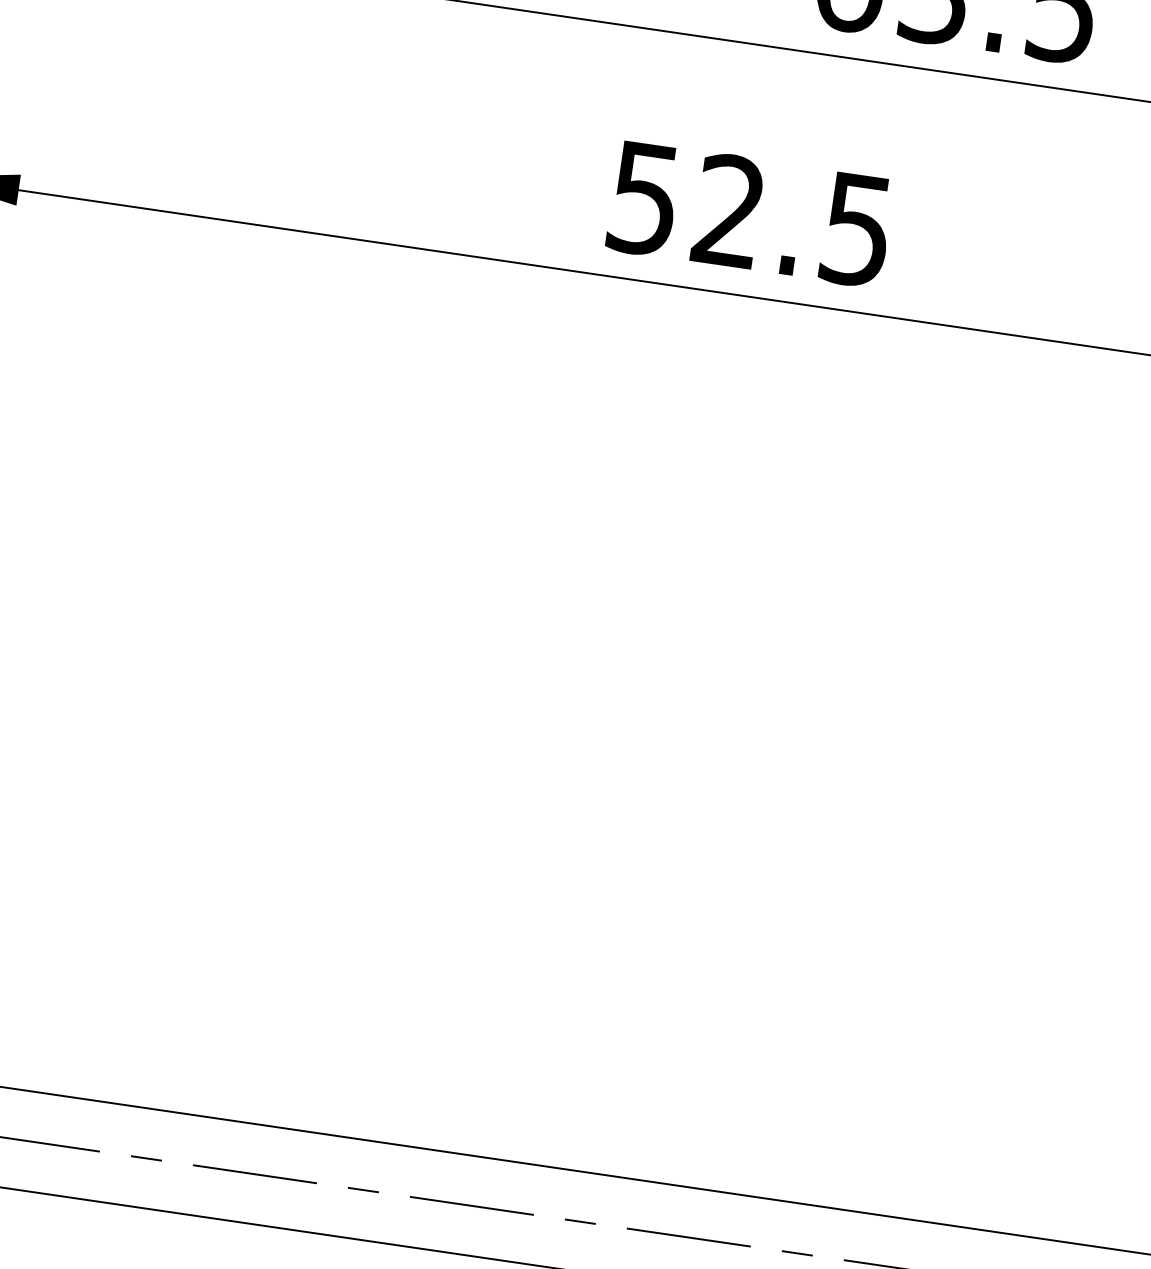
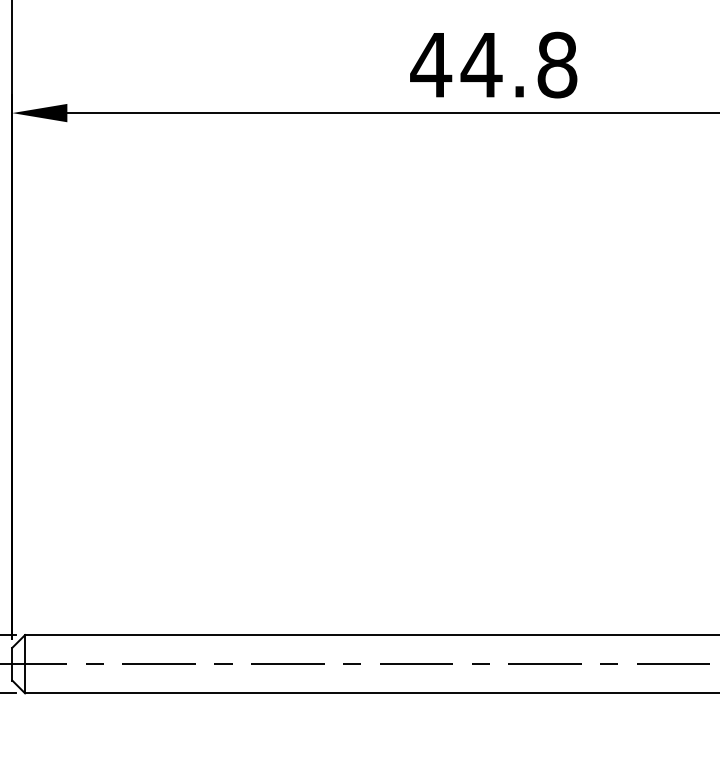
text: (749, 213) -> (493, 64), 52.5 -> 44.8

